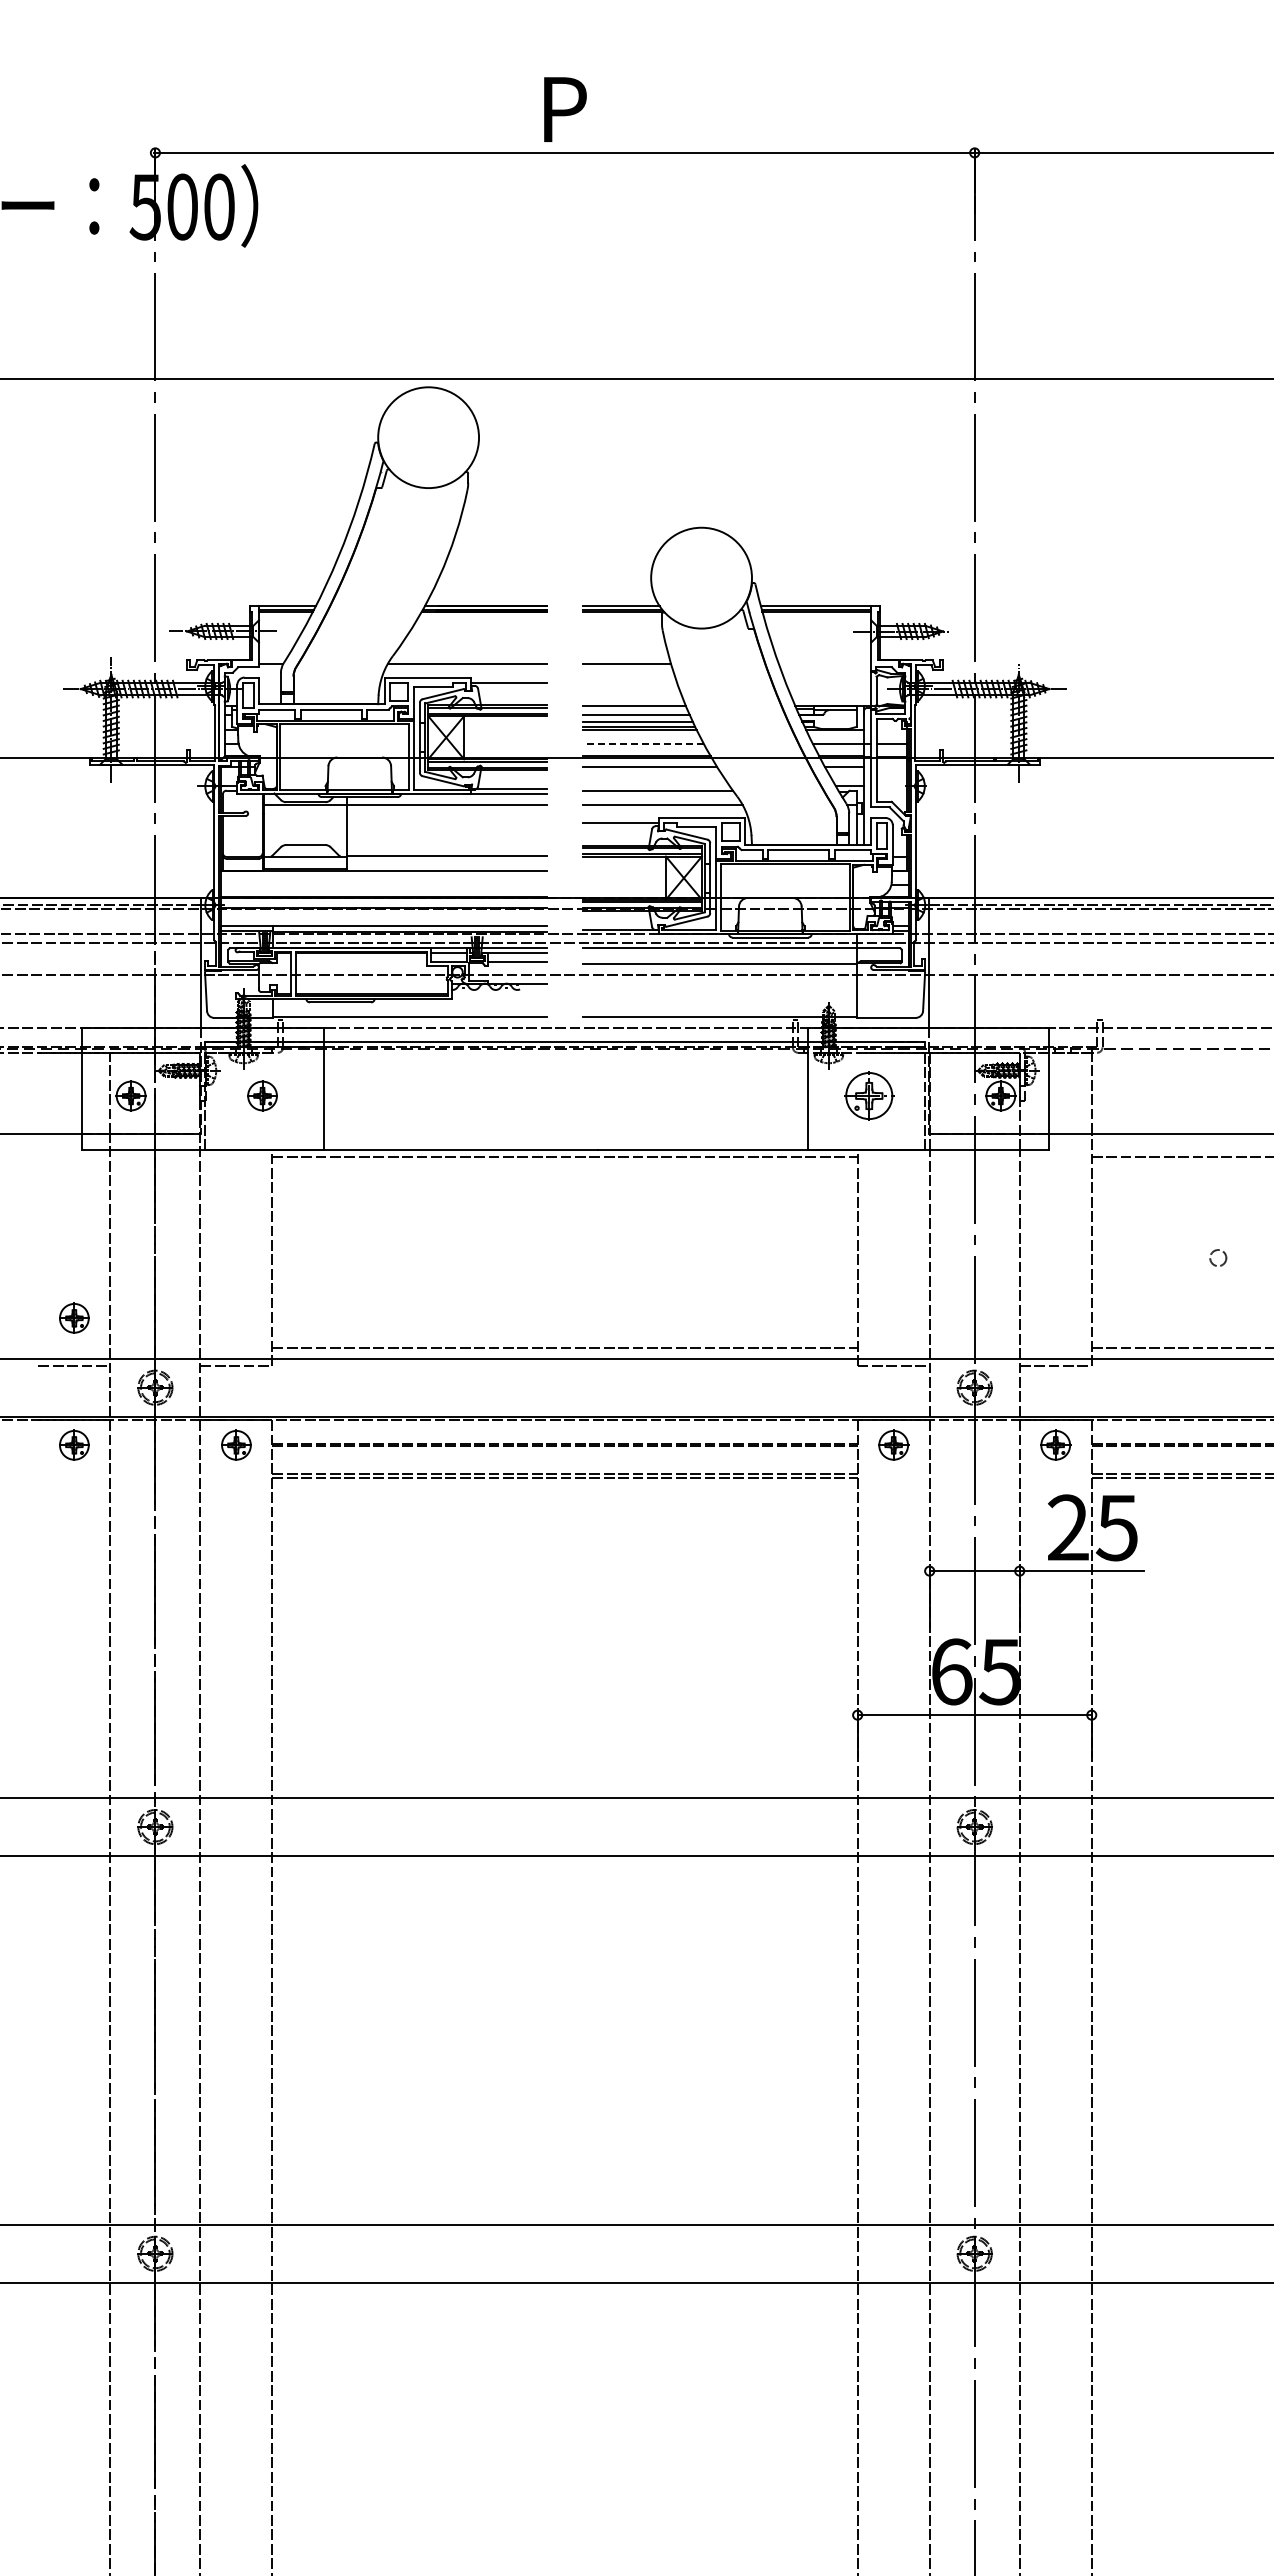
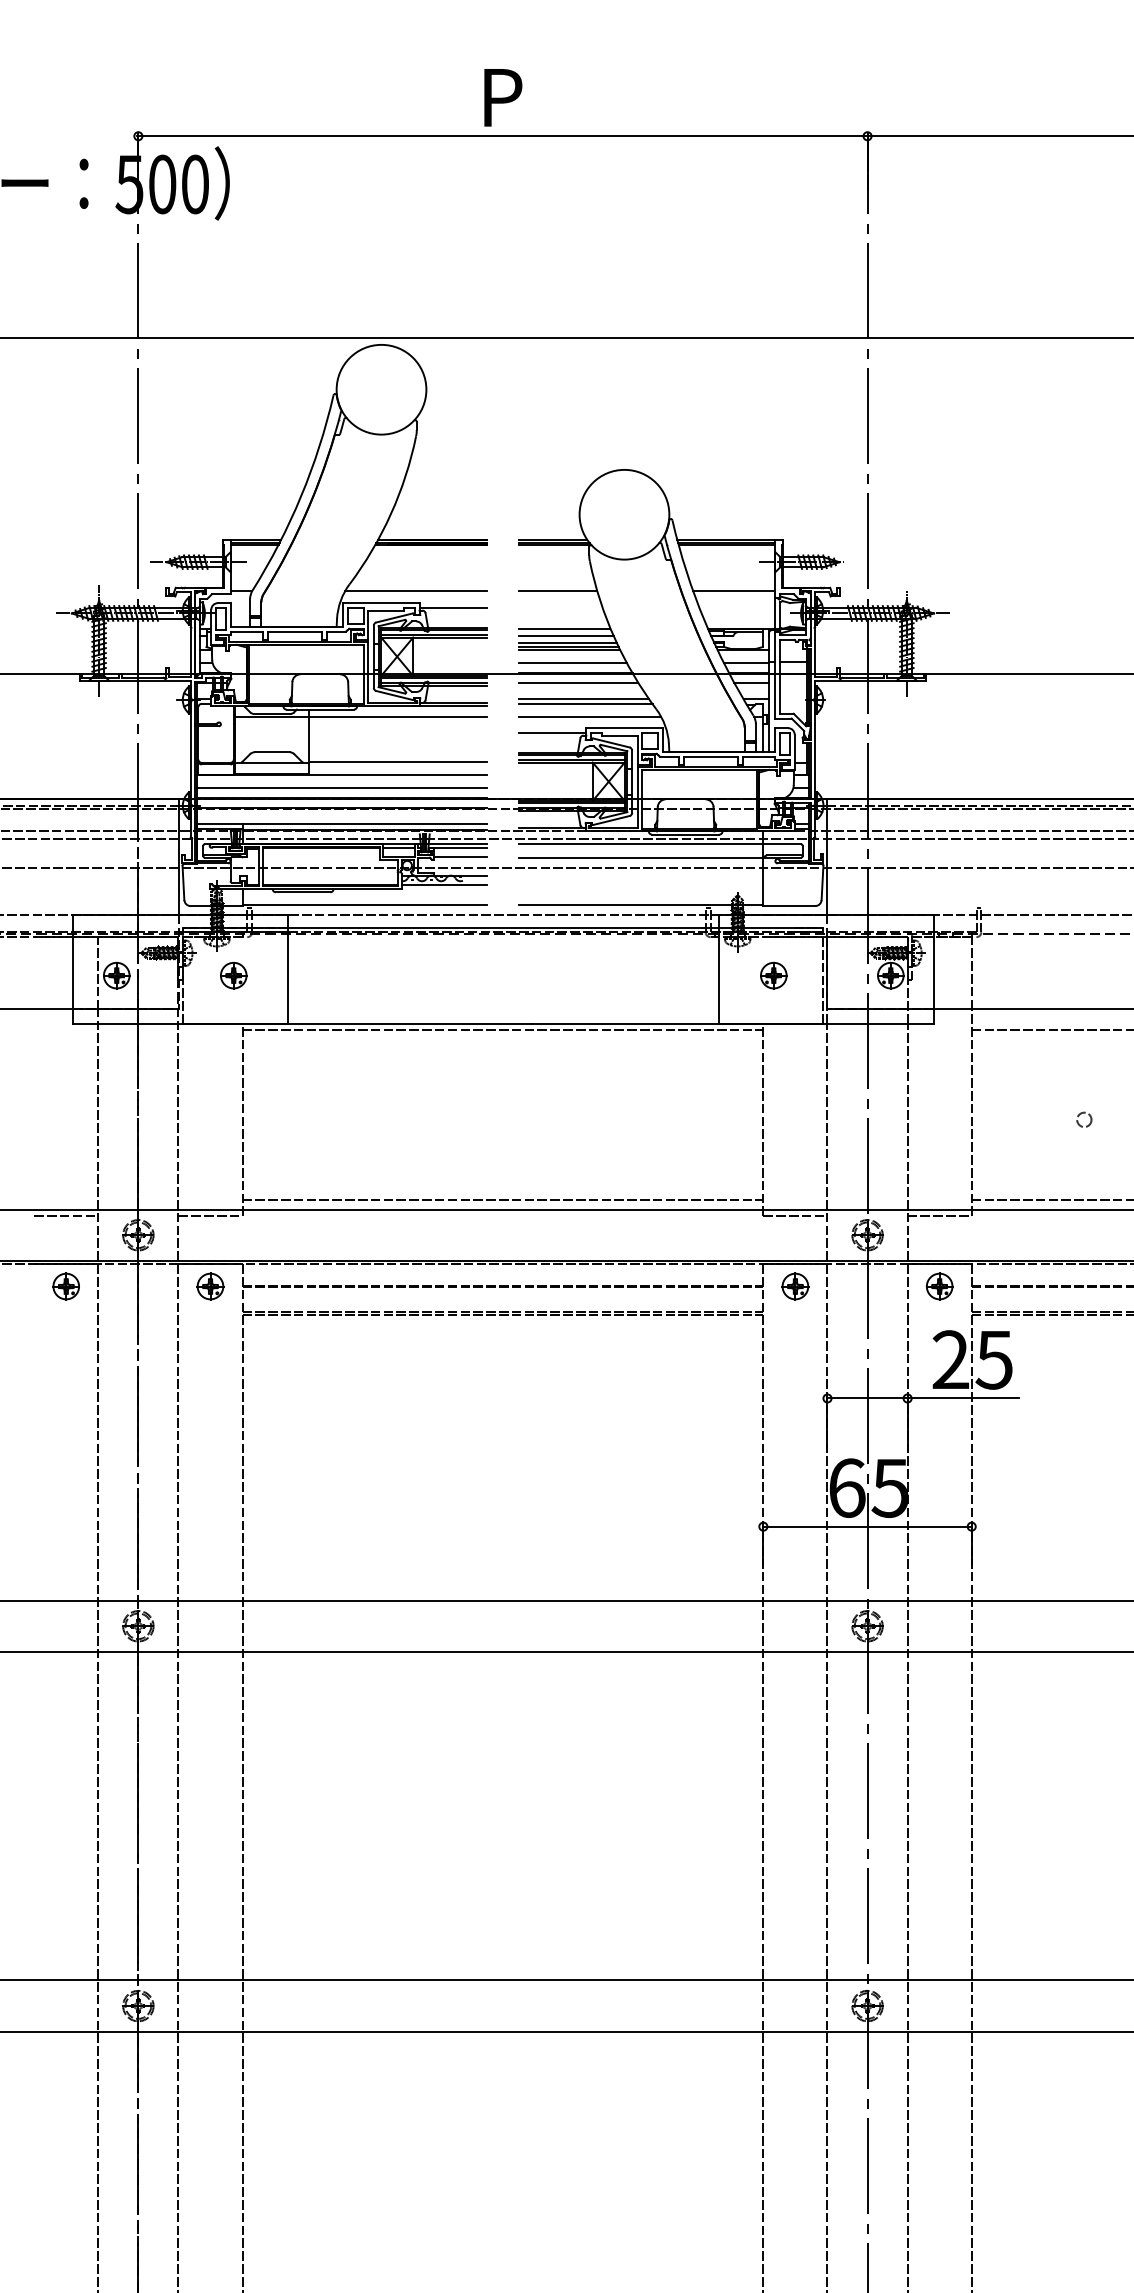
line: (824, 663) -> (733, 590), added
line: (643, 744) -> (572, 662), dashed -> solid
line: (656, 785) -> (584, 699), added
line: (384, 884) -> (342, 787), added
line: (499, 994) -> (444, 885), added
part: (869, 1095) -> (773, 975), size x0.62
part: (74, 1317) -> (66, 1172), removed

